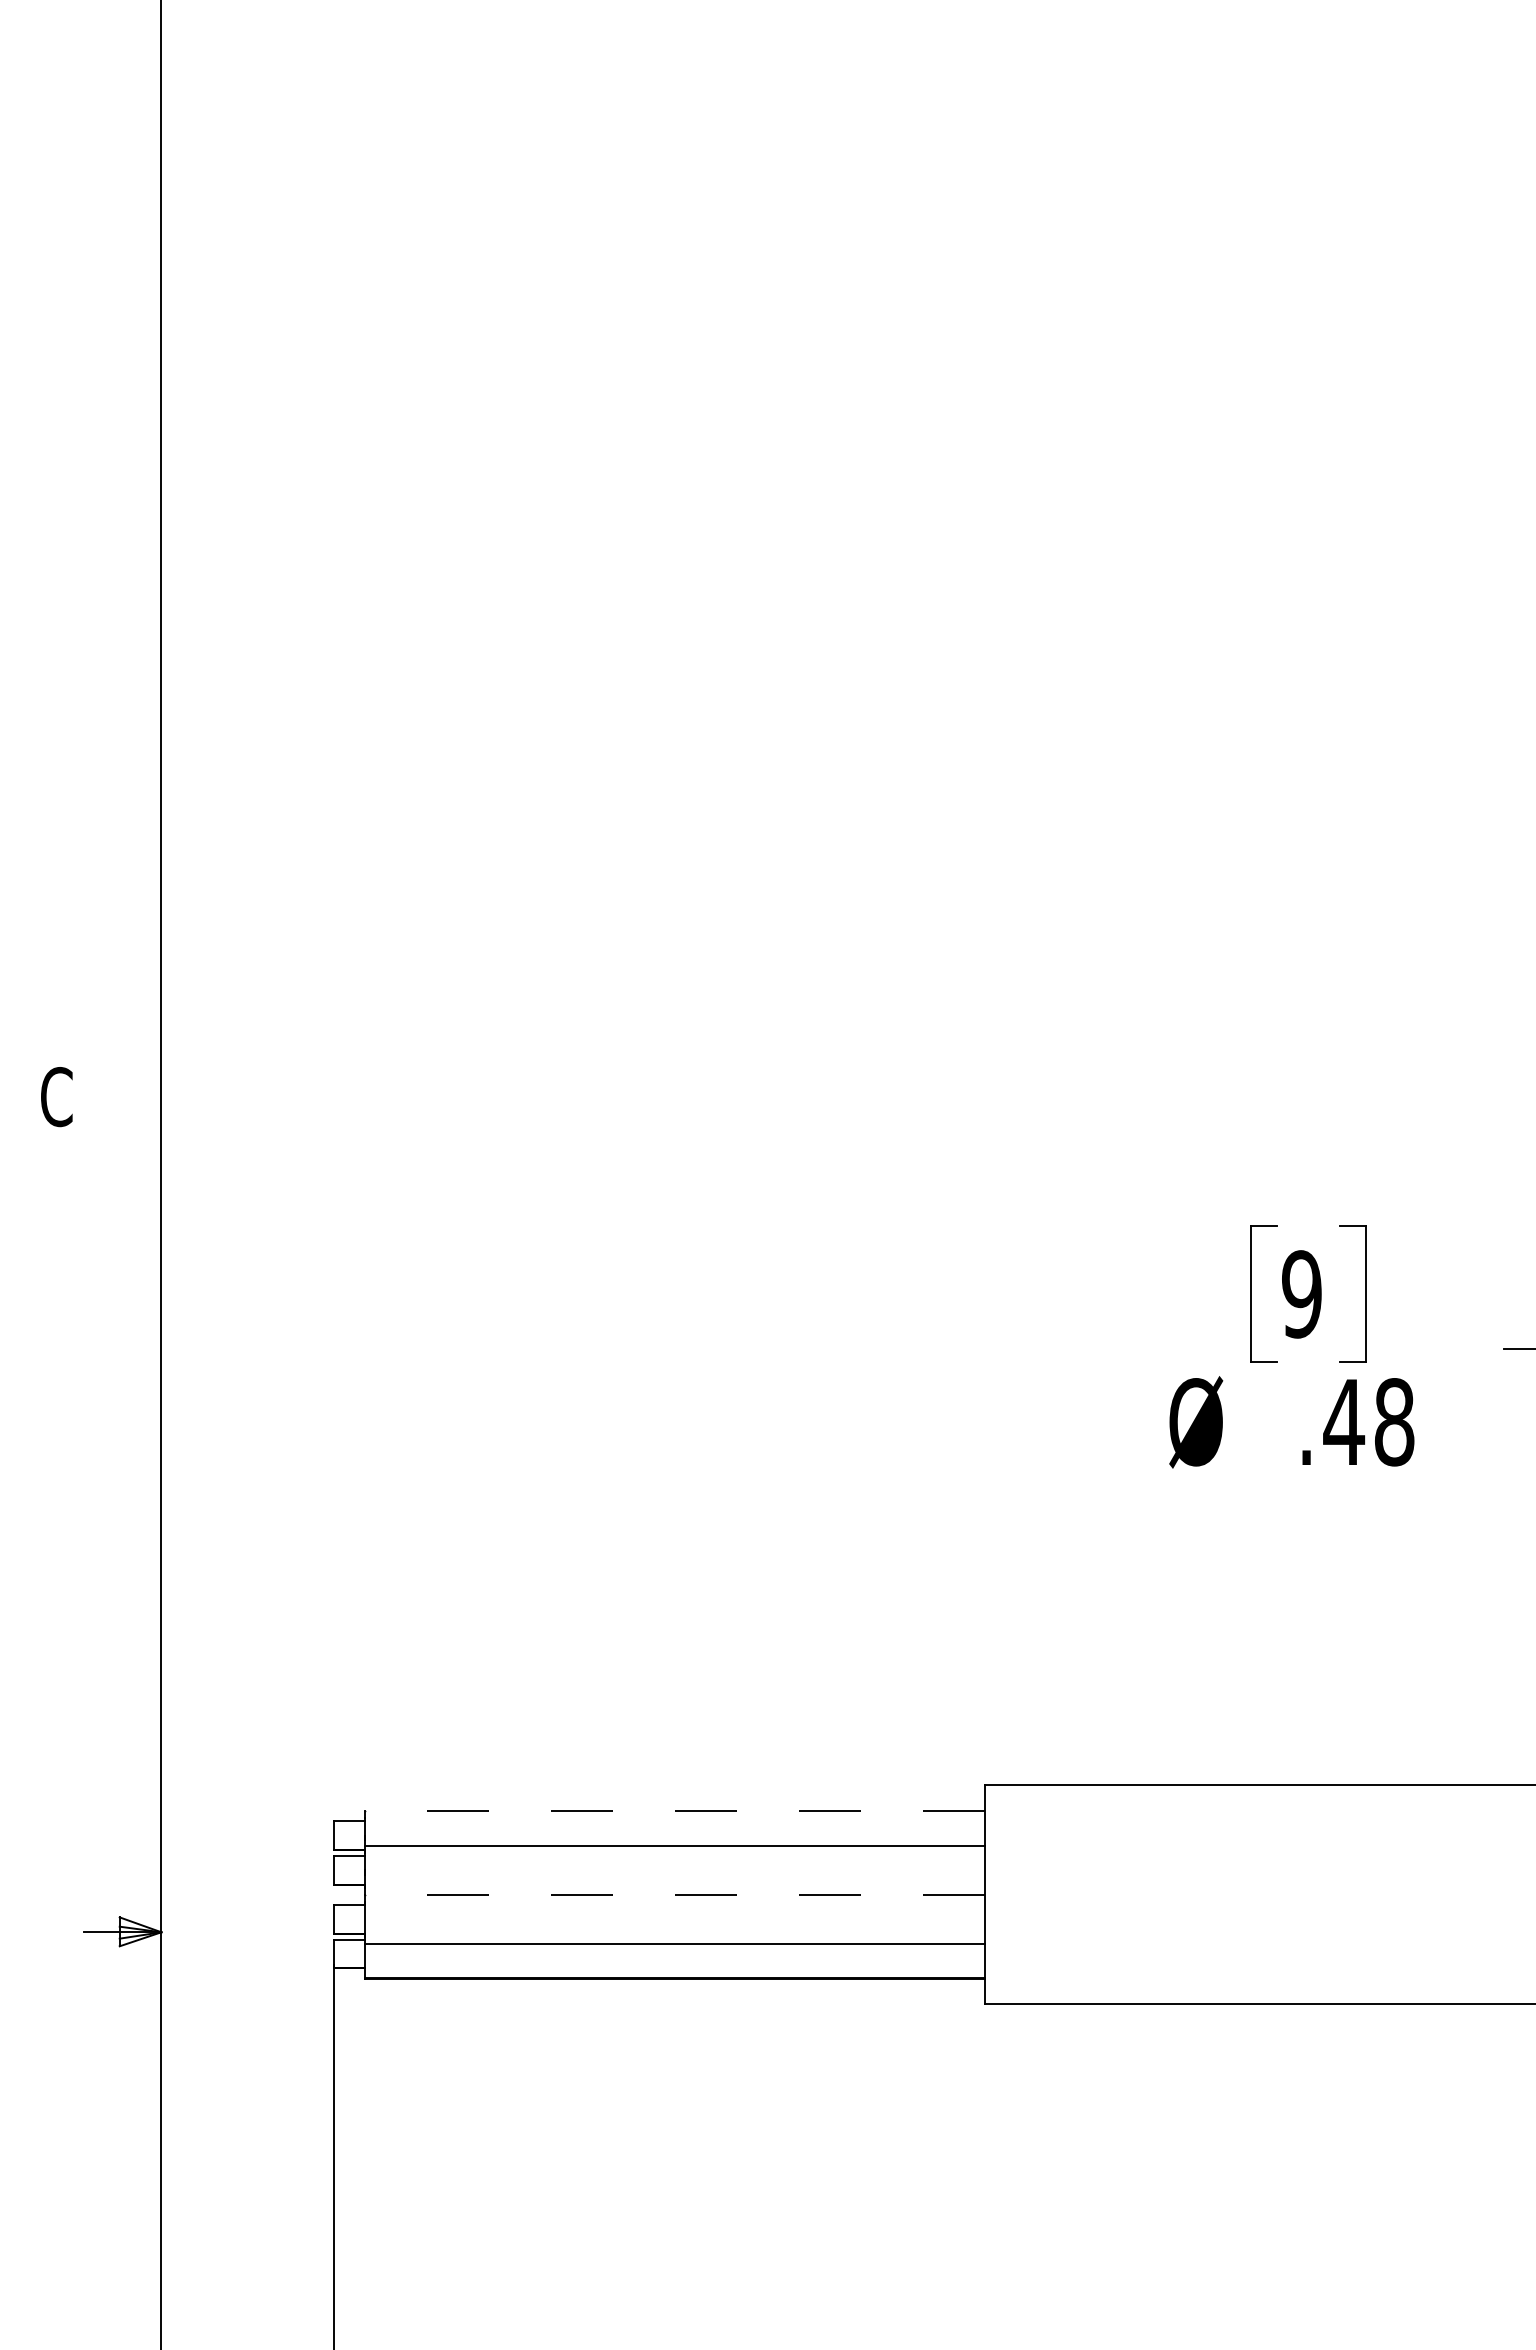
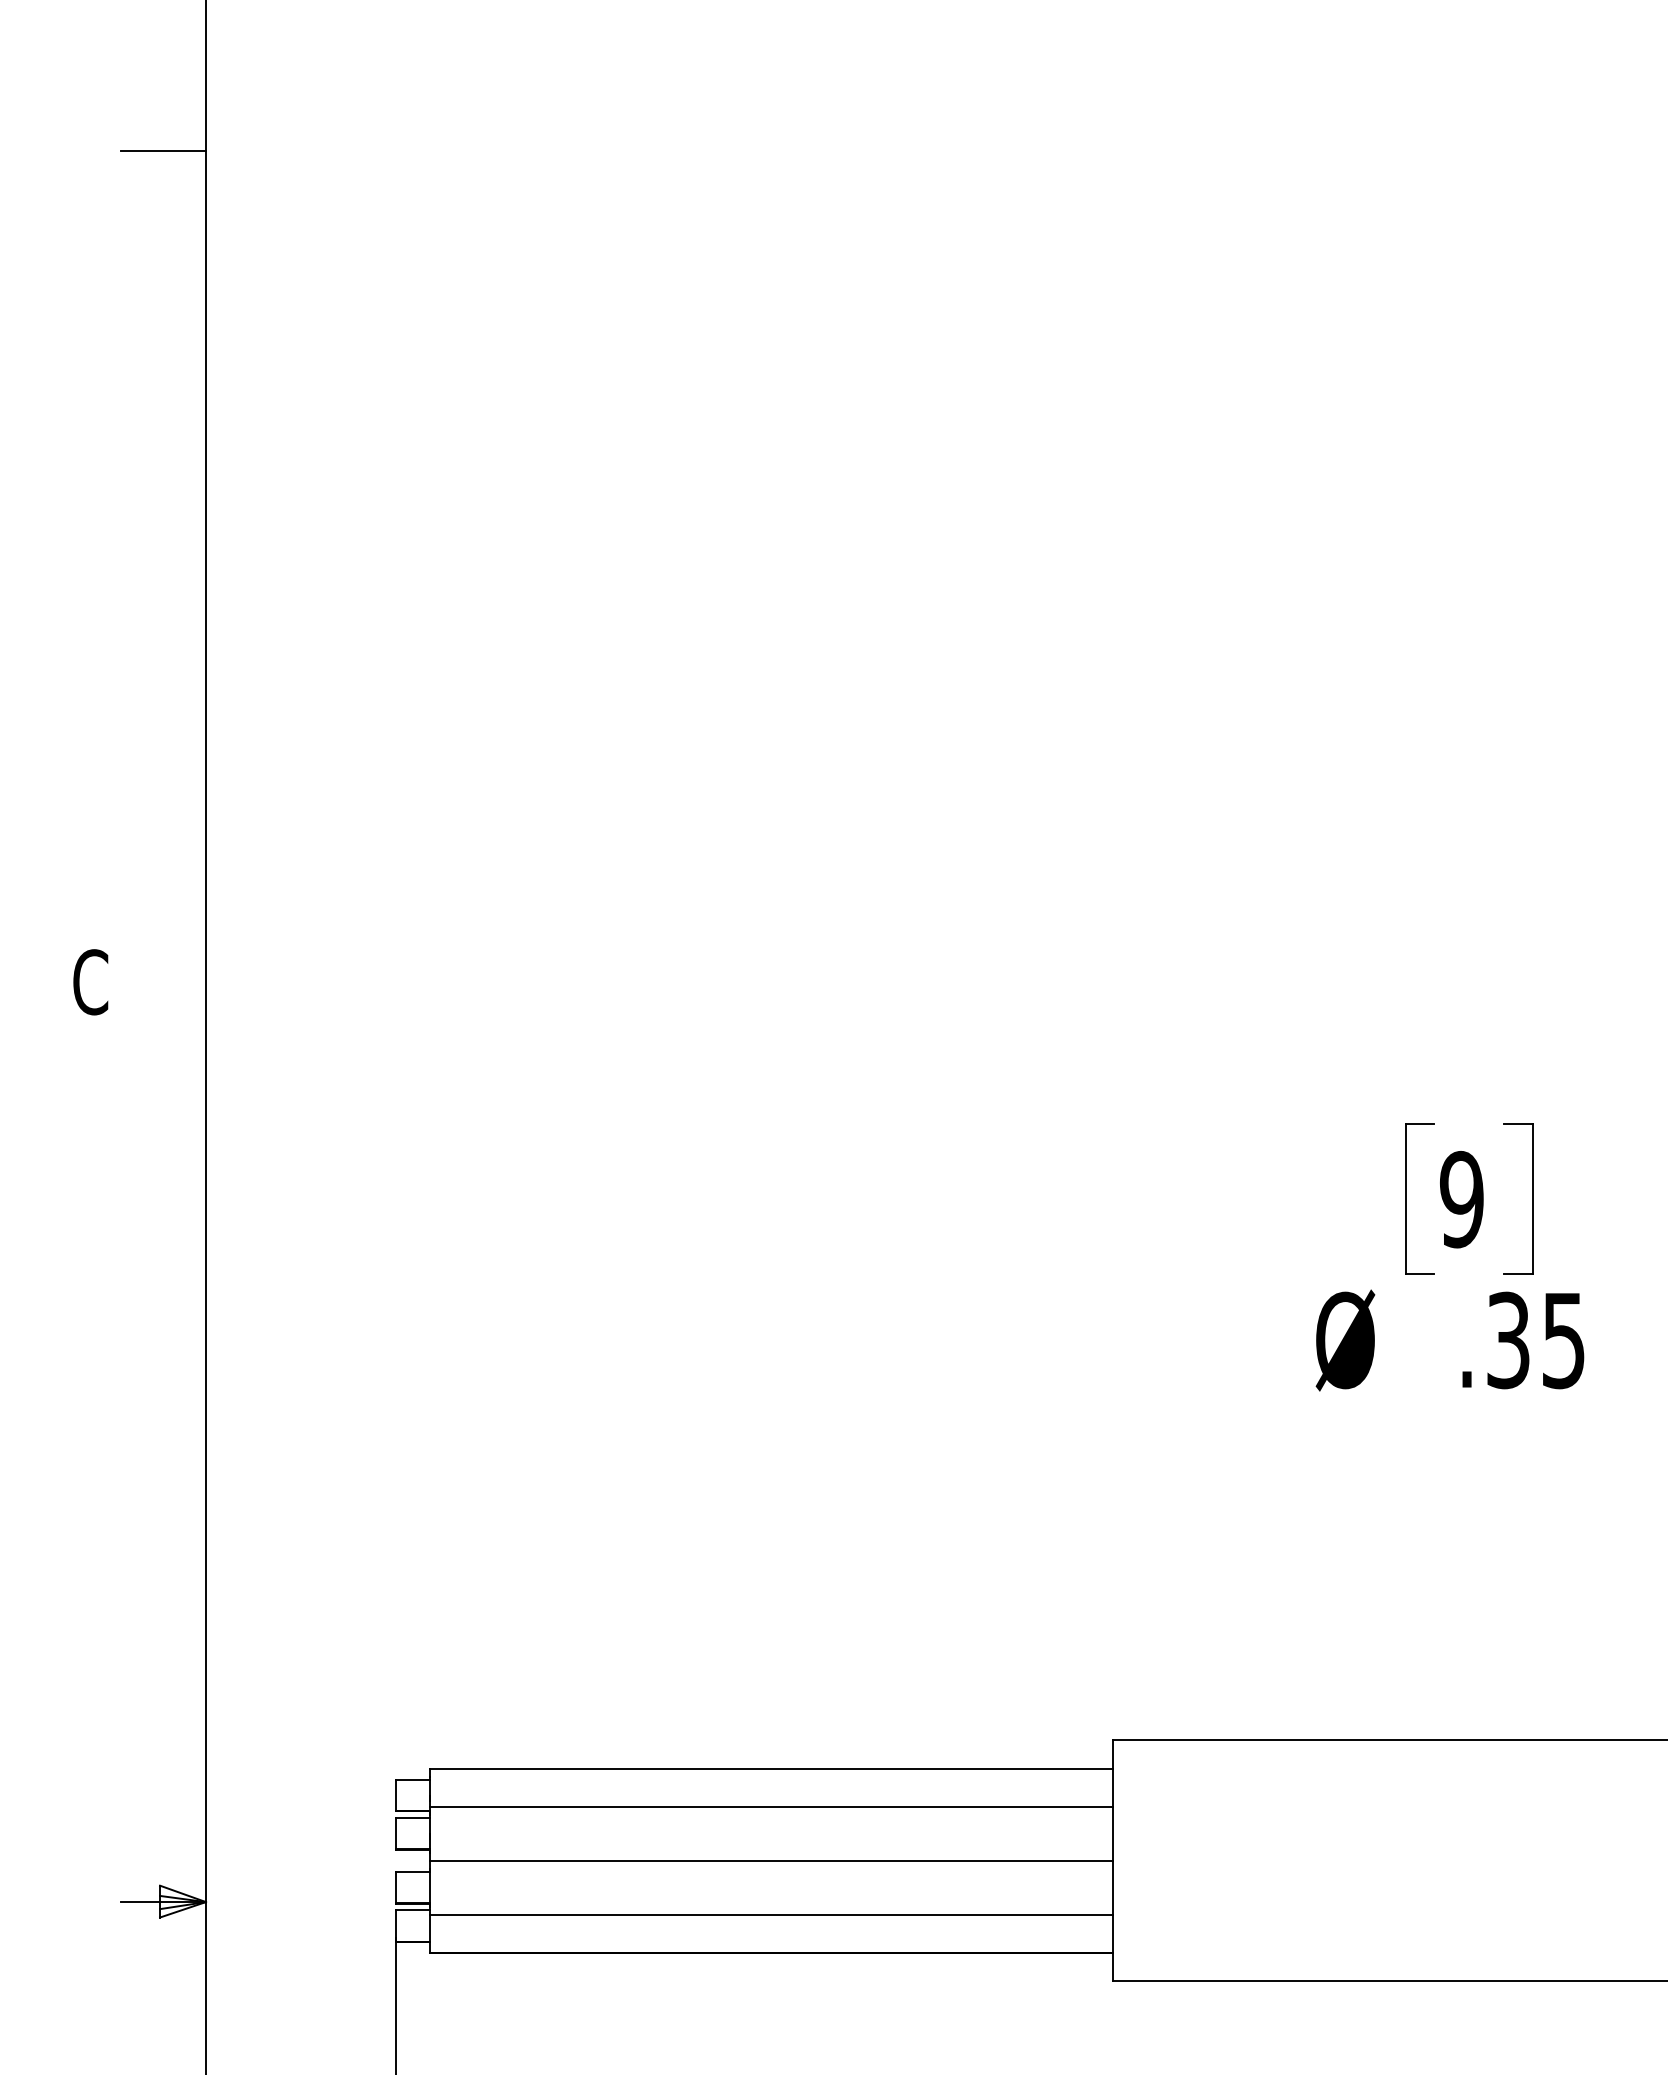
line: (122, 342) -> (163, 151), added
text: (1368, 1422) -> (1535, 1340), .48 -> .35
line: (674, 1811) -> (770, 1769), dashed -> solid
line: (674, 1894) -> (770, 1860), dashed -> solid

